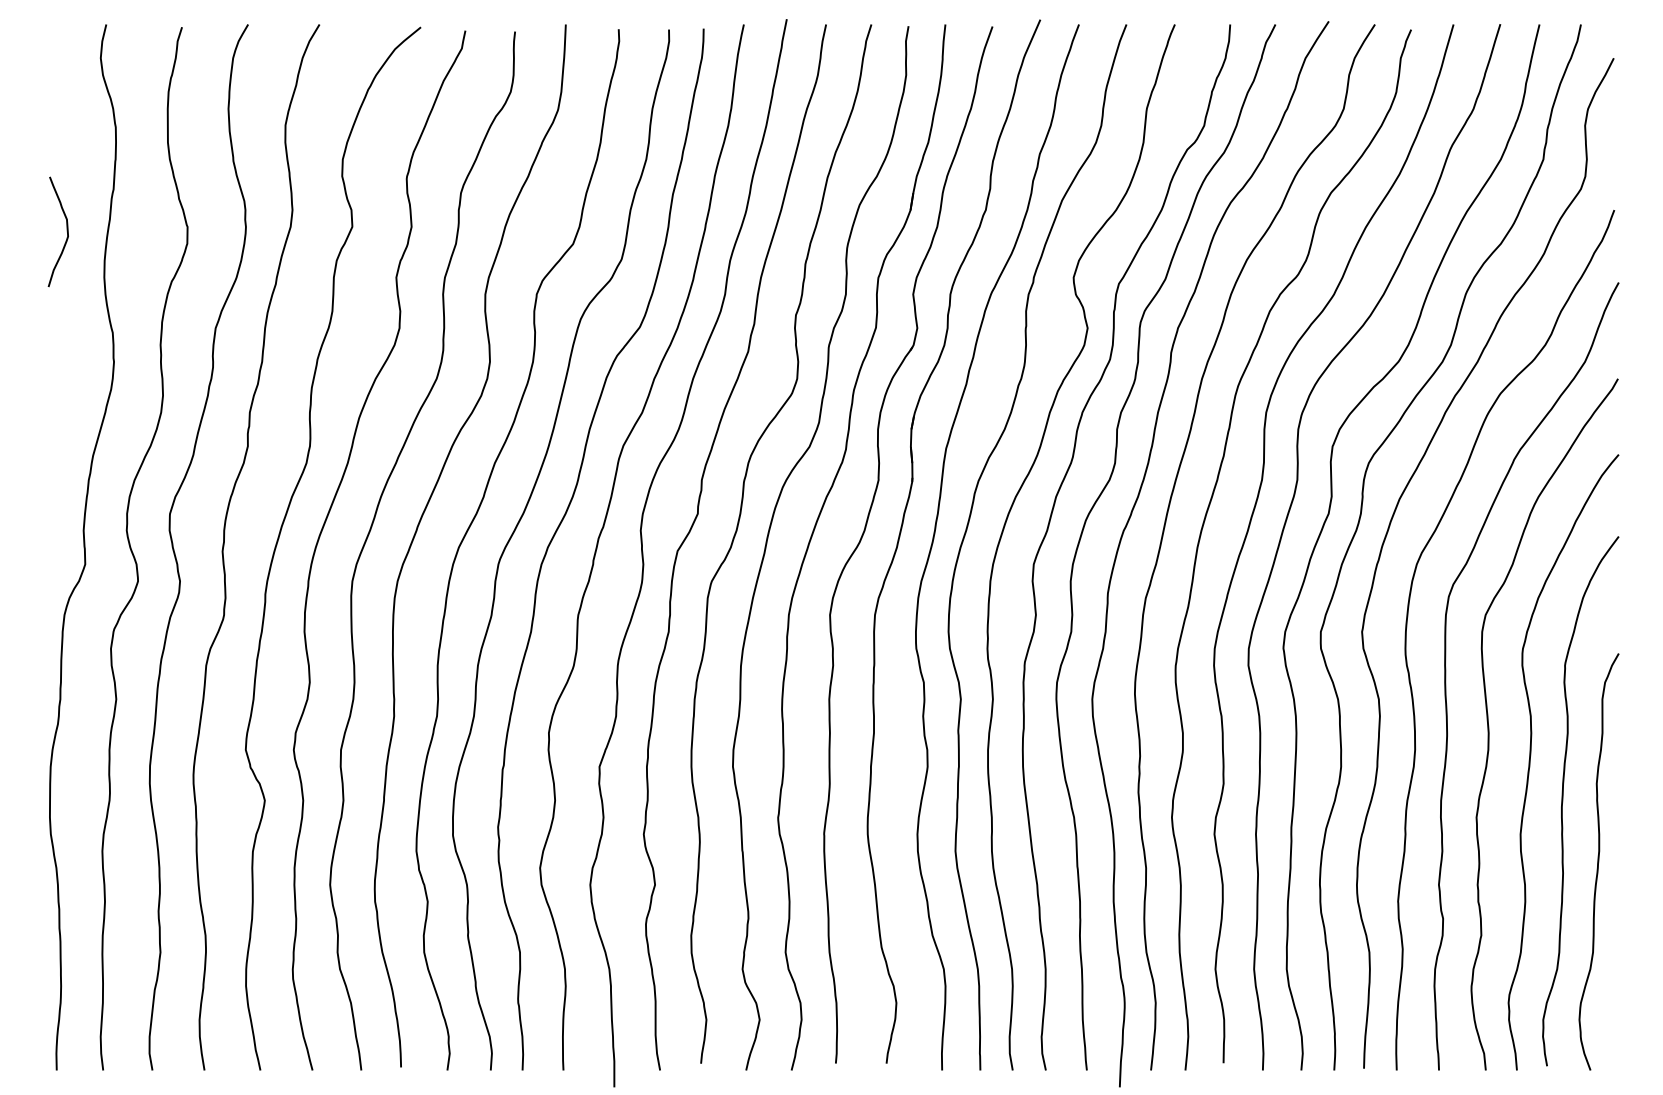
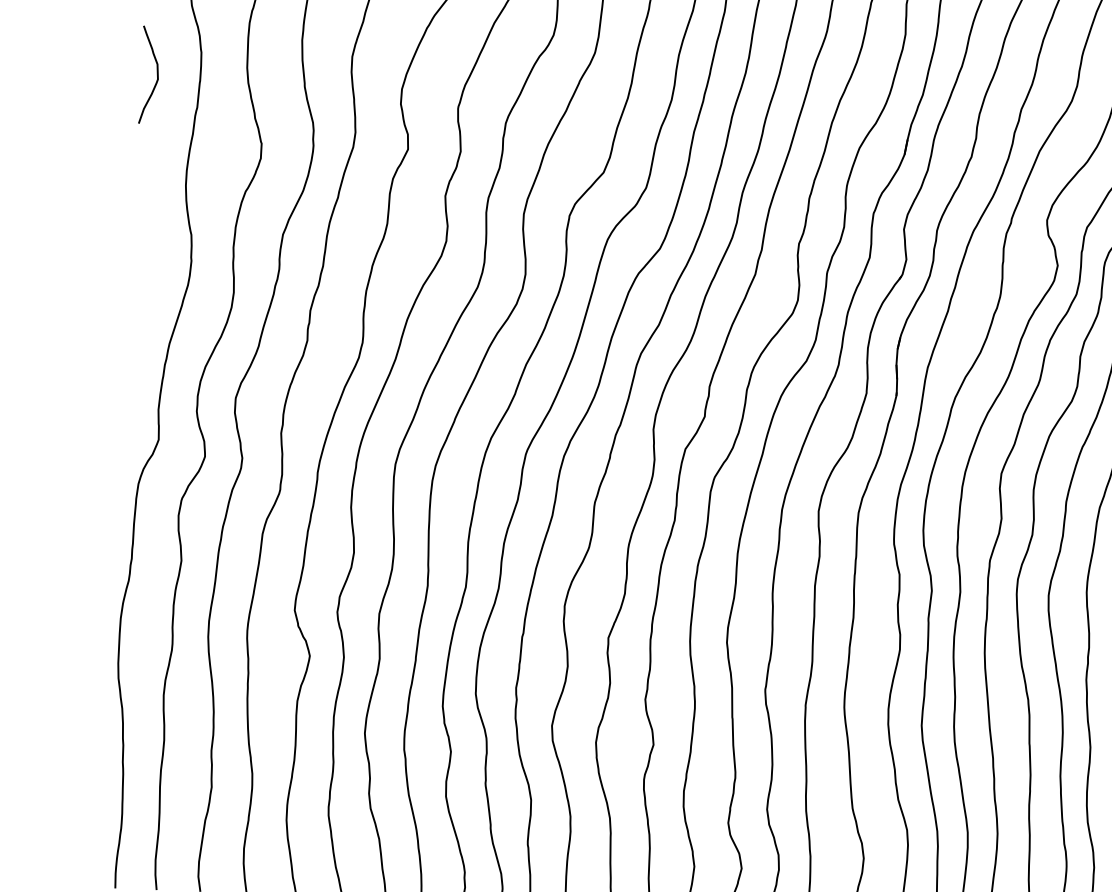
curve: (66, 231) -> (156, 74), moved

